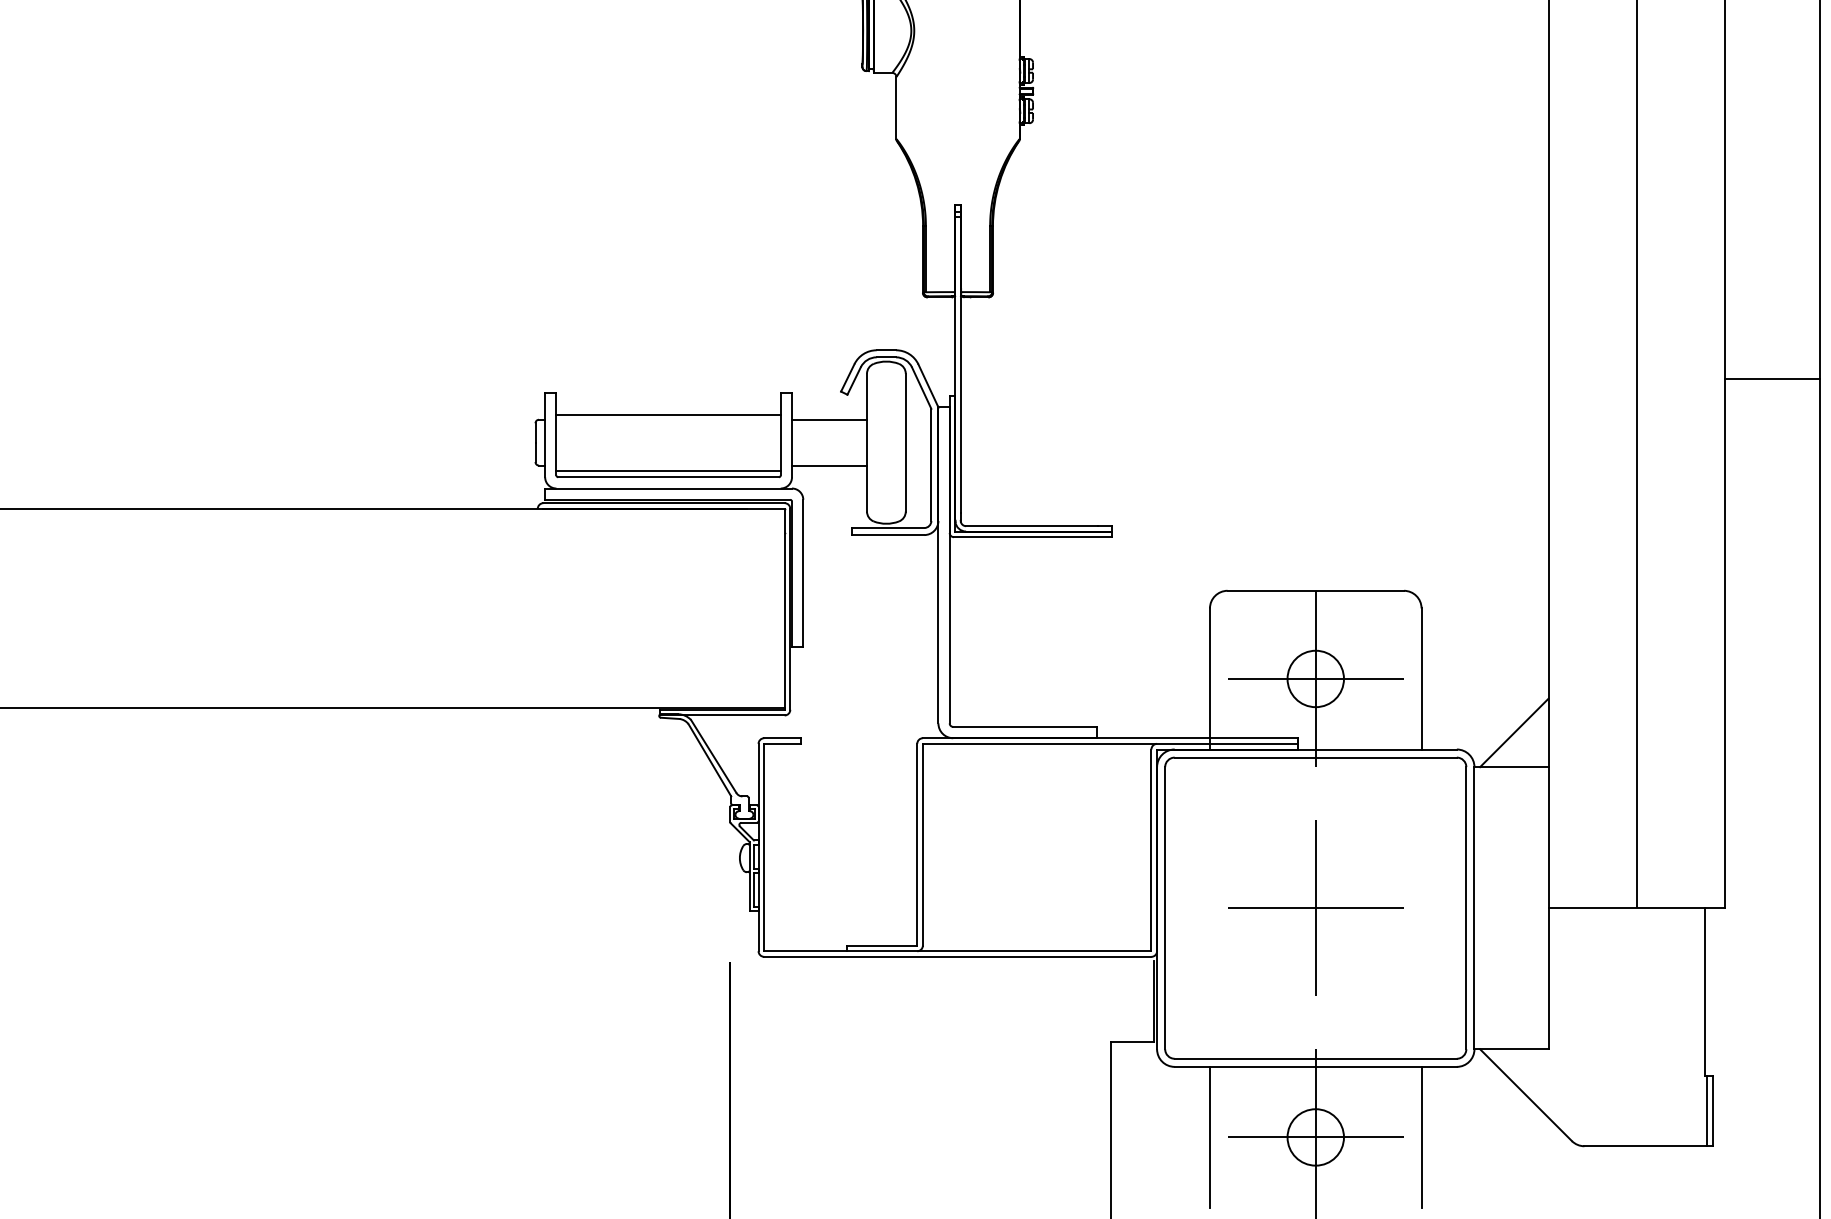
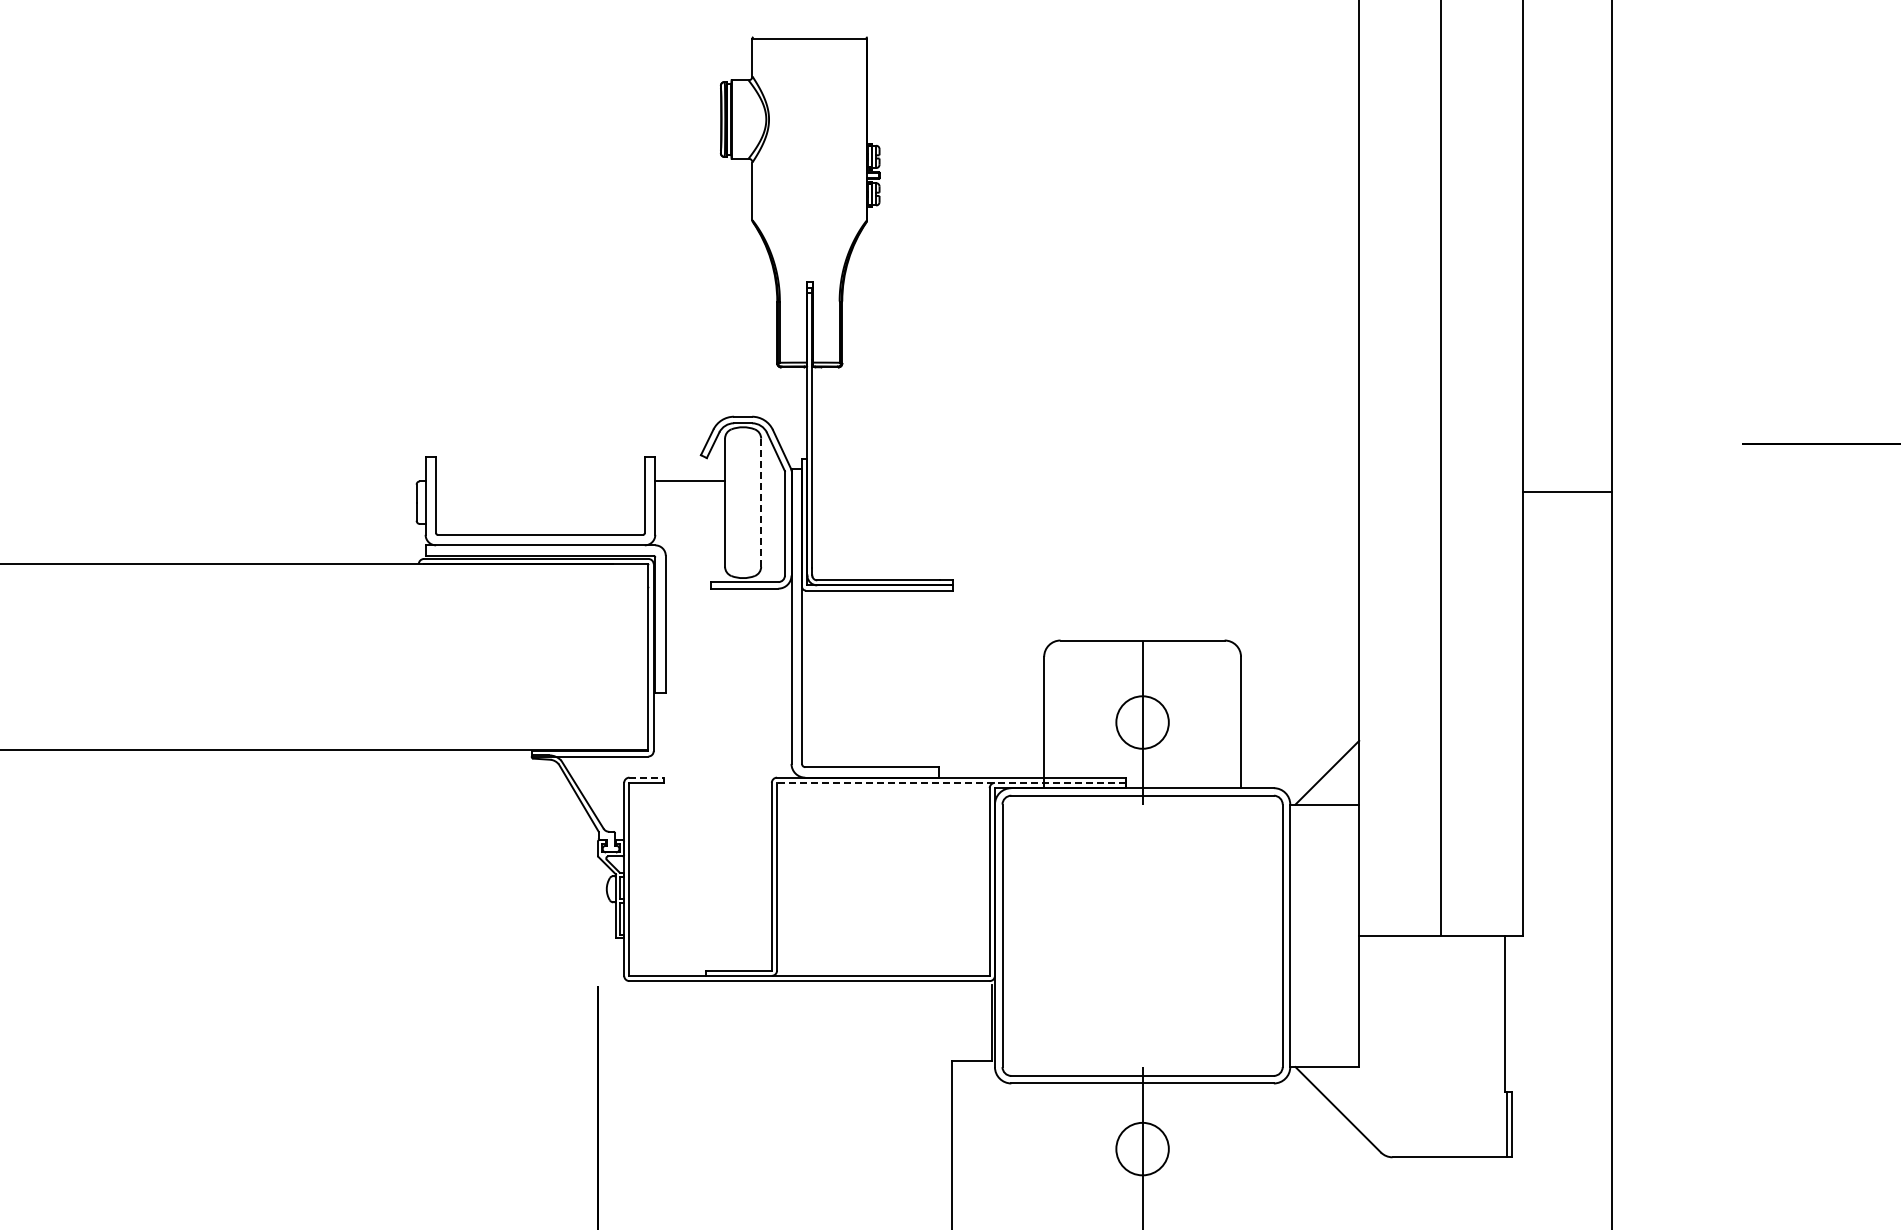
line: (1772, 379) -> (1567, 491), moved
line: (668, 414) -> (540, 476), removed
line: (906, 443) -> (761, 503), solid -> dashed
line: (829, 466) -> (690, 524), removed
line: (668, 470) -> (540, 528), removed
line: (1315, 678) -> (1142, 722), removed
line: (782, 738) -> (646, 777), solid -> dashed
line: (1110, 743) -> (951, 782), solid -> dashed
part: (1315, 907) -> (1142, 935), removed
line: (1210, 1136) -> (1044, 1148), removed
line: (1422, 1136) -> (1241, 1148), removed
line: (1315, 1137) -> (1142, 1149), removed

